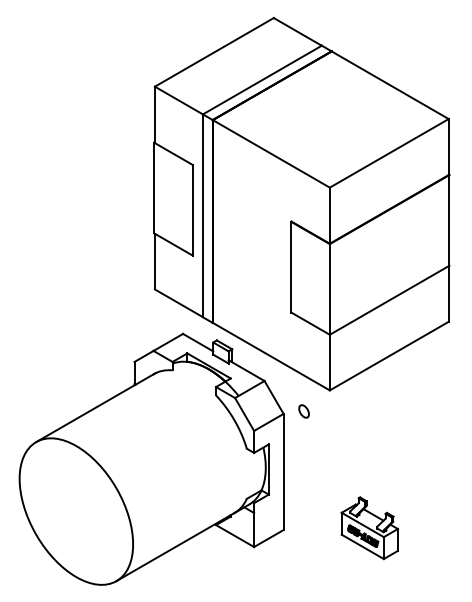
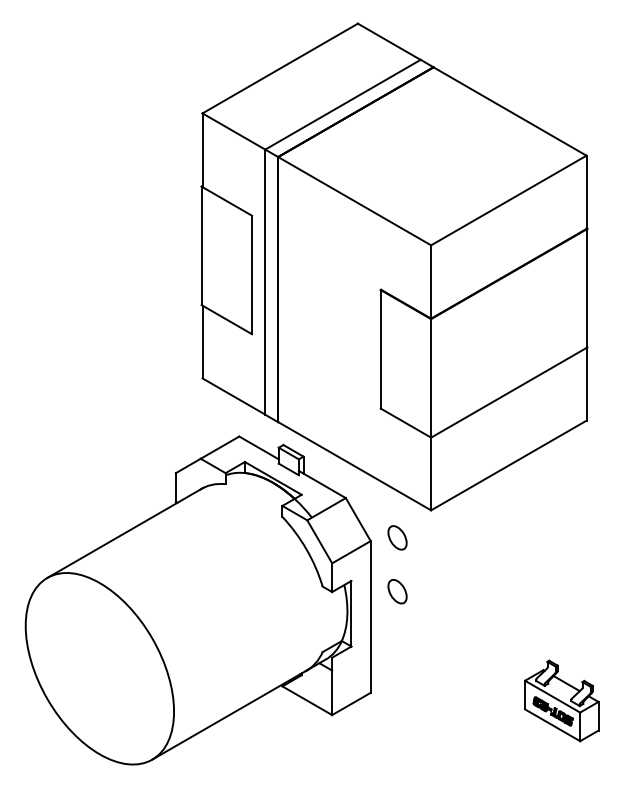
part: (303, 411) -> (396, 537), size x1.43
part: (303, 452) -> (396, 591), added
part: (369, 528) -> (561, 701), moved

